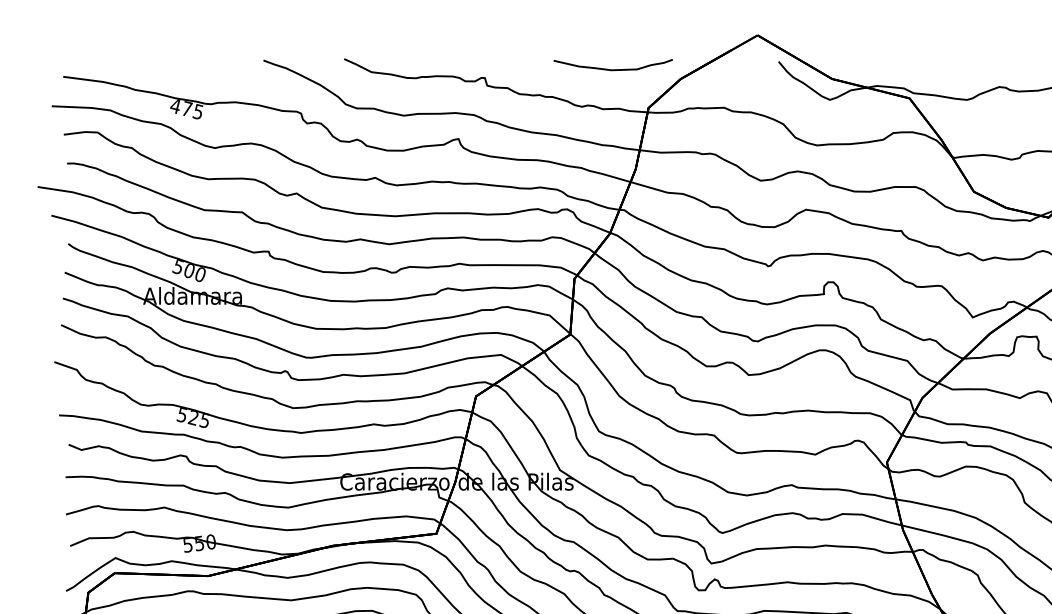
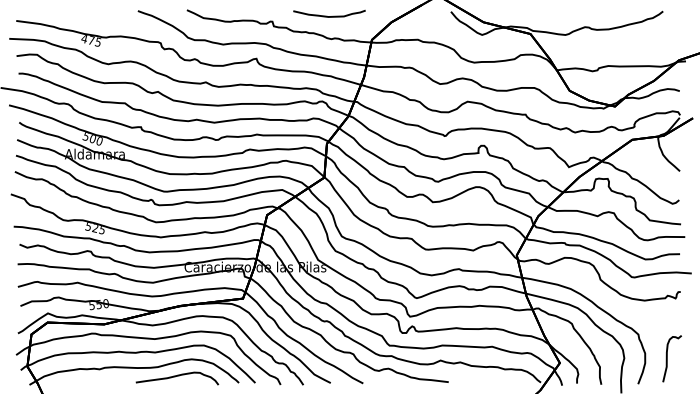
curve: (613, 69) -> (329, 16), moved

